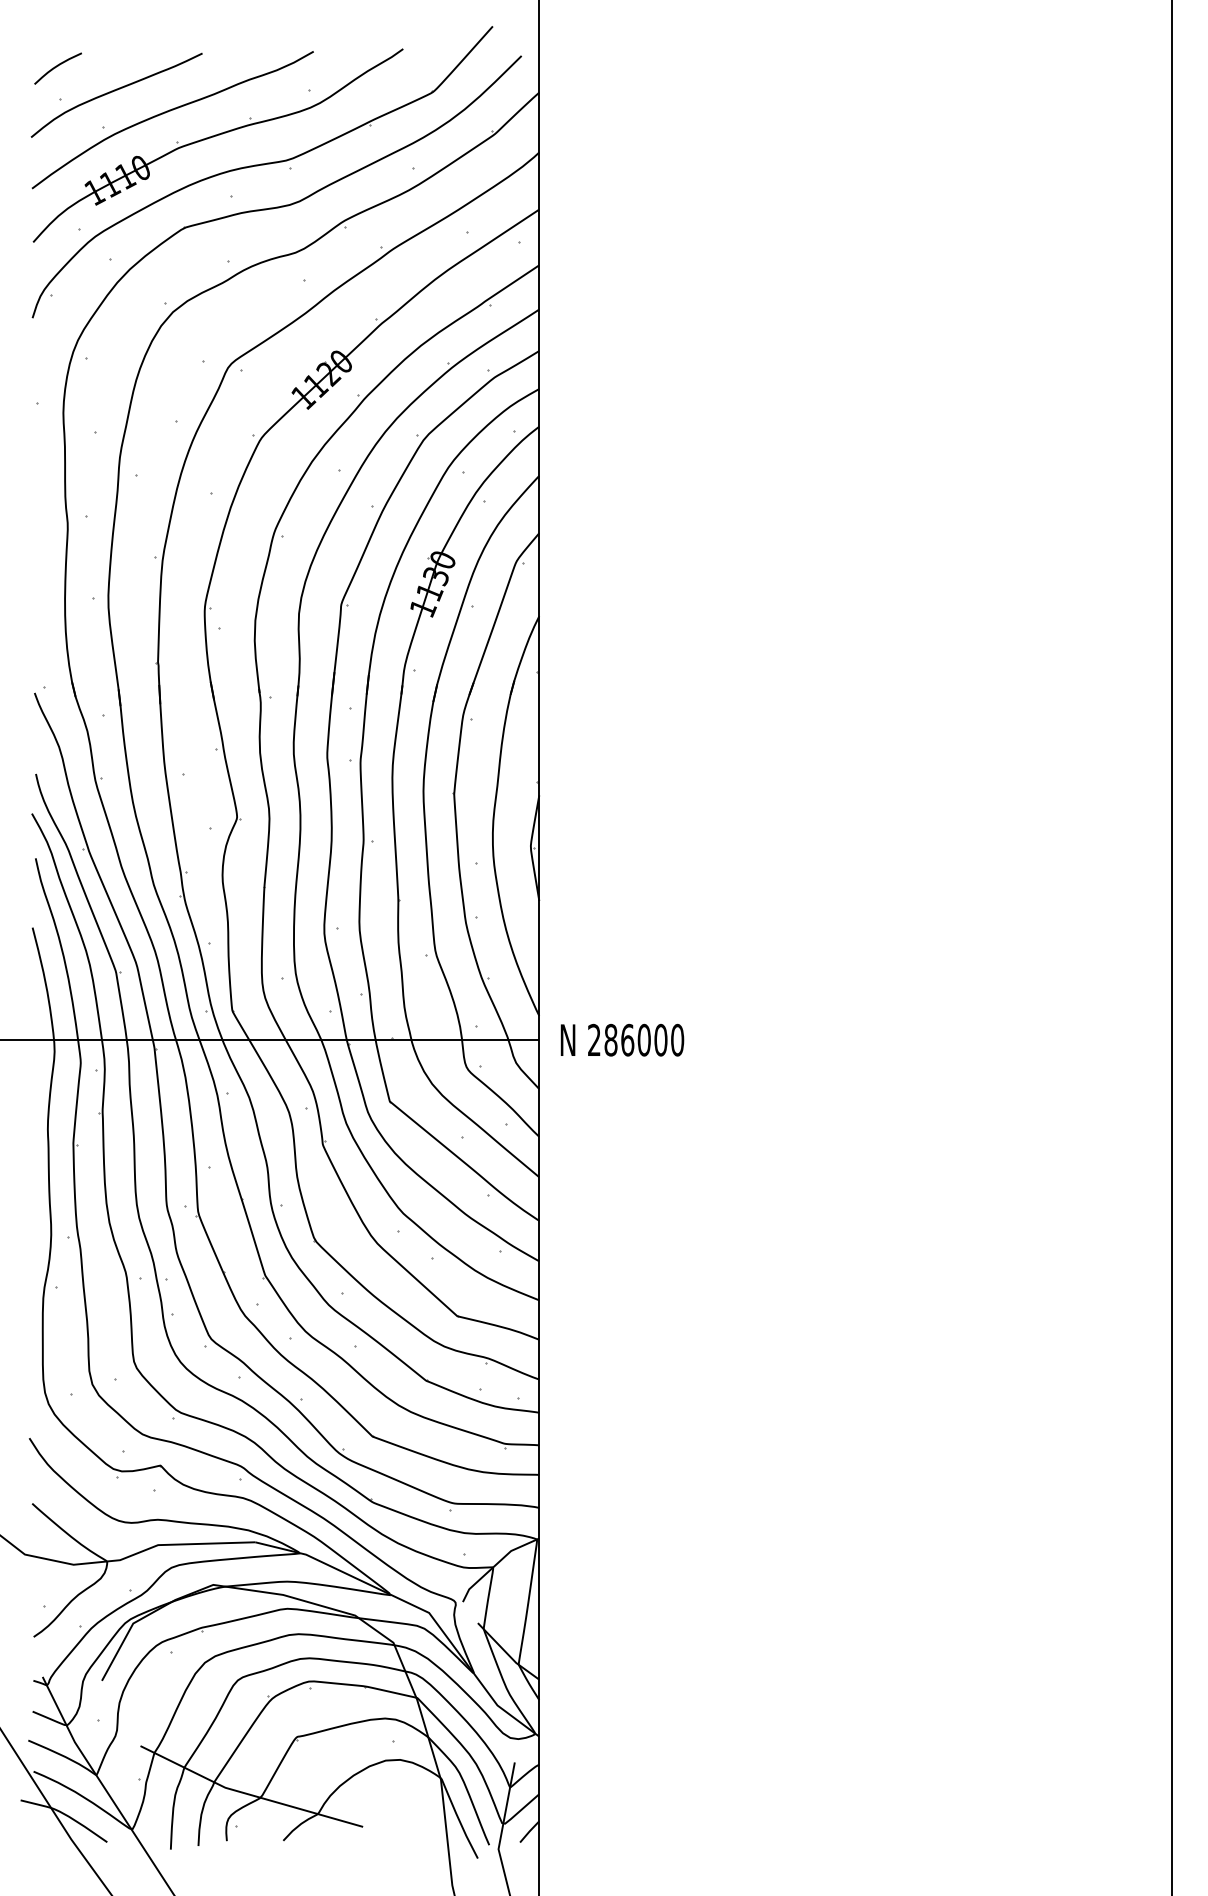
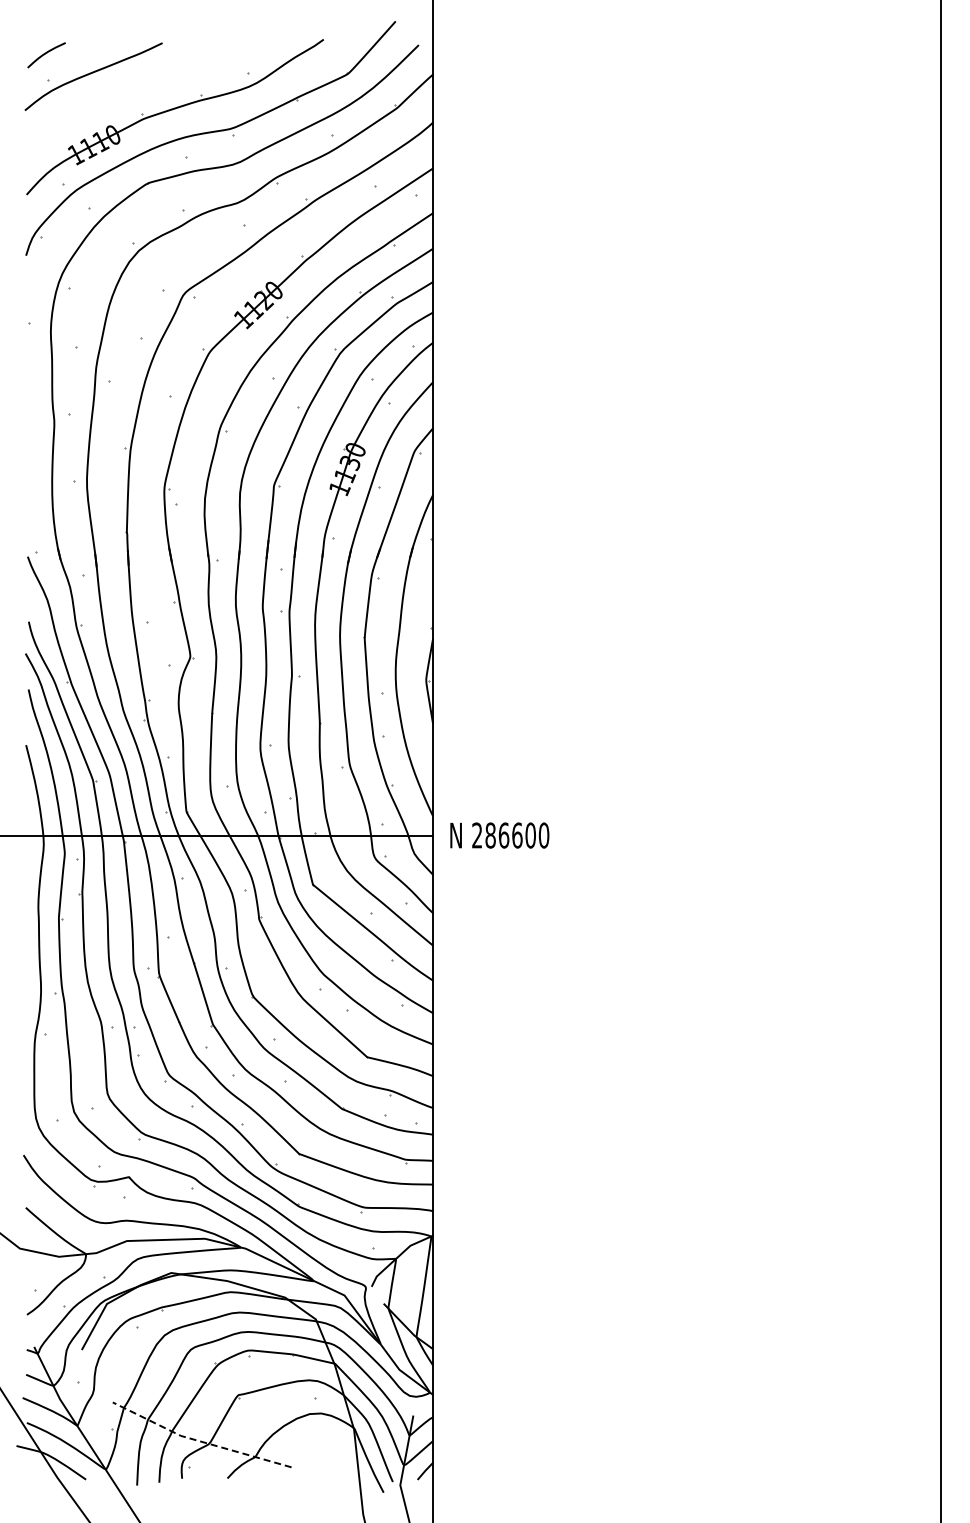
part: (168, 112) -> (135, 90), removed
text: (644, 1040) -> (517, 835), 286000 -> 286600
line: (248, 1794) -> (199, 1441), solid -> dashed

